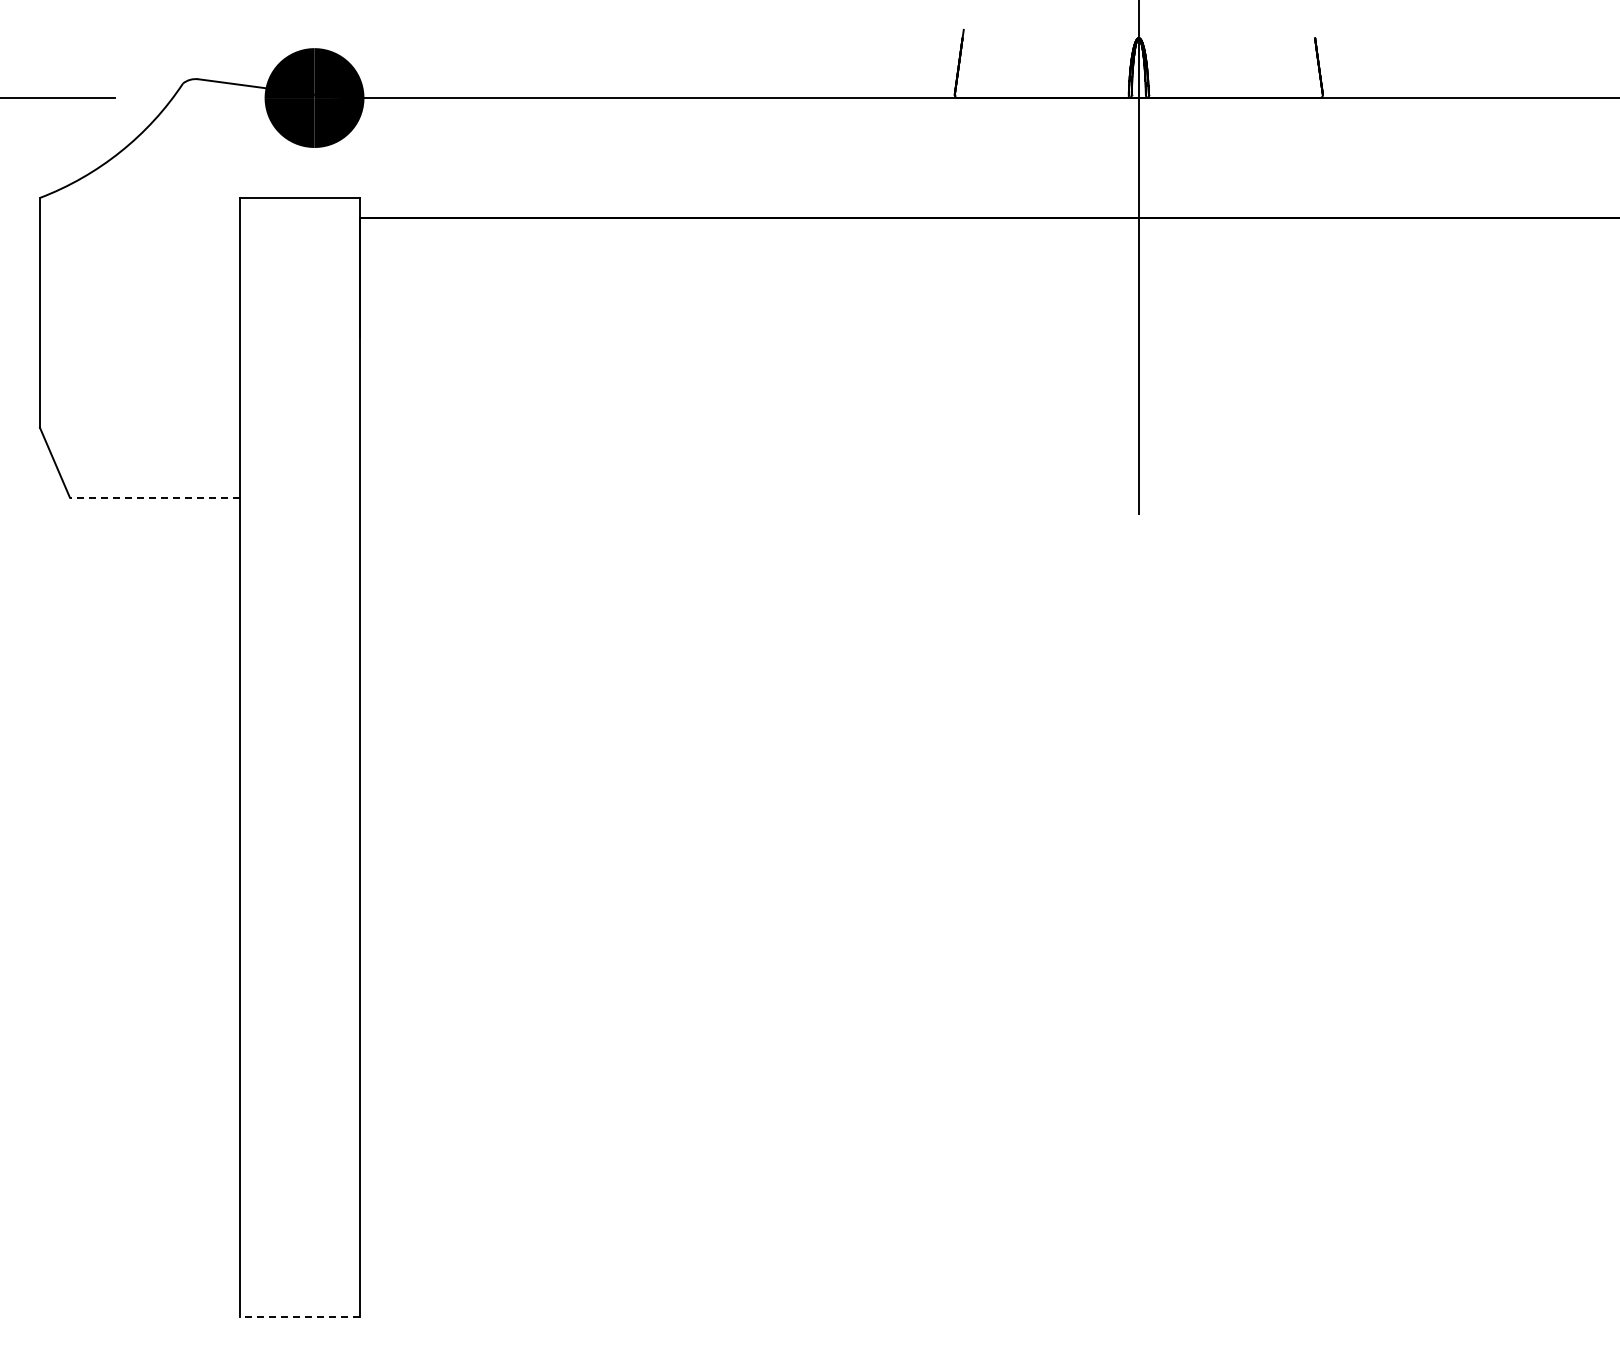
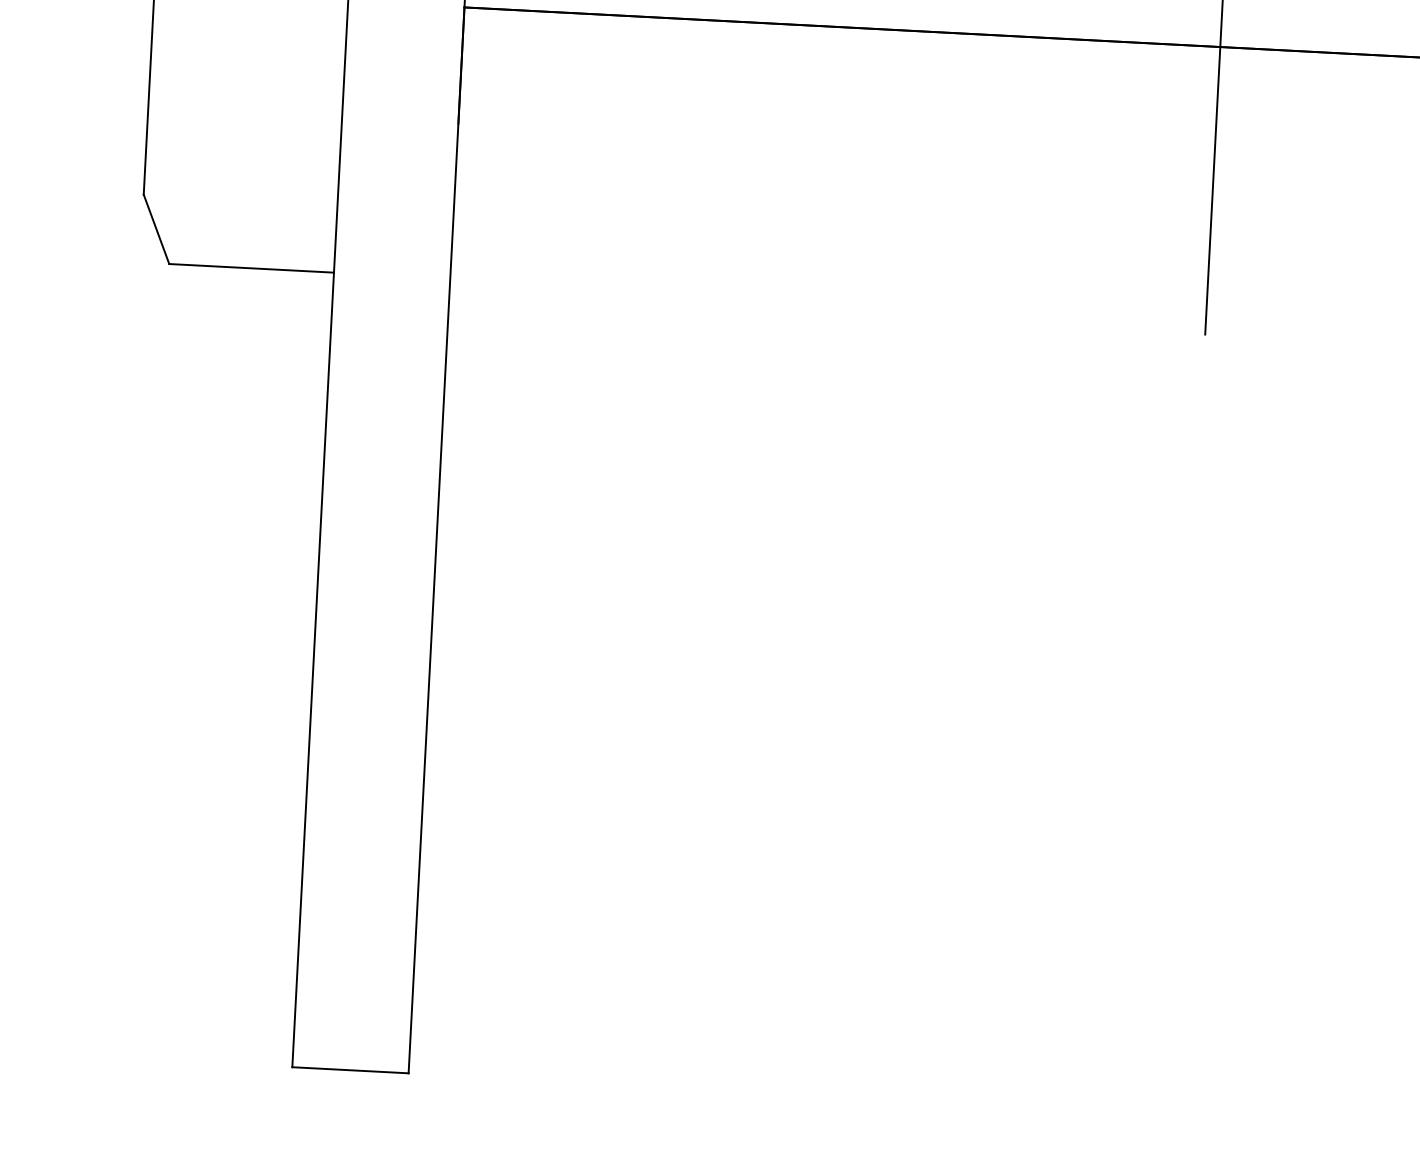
line: (154, 497) -> (251, 268), dashed -> solid
line: (299, 1316) -> (350, 1069), dashed -> solid

